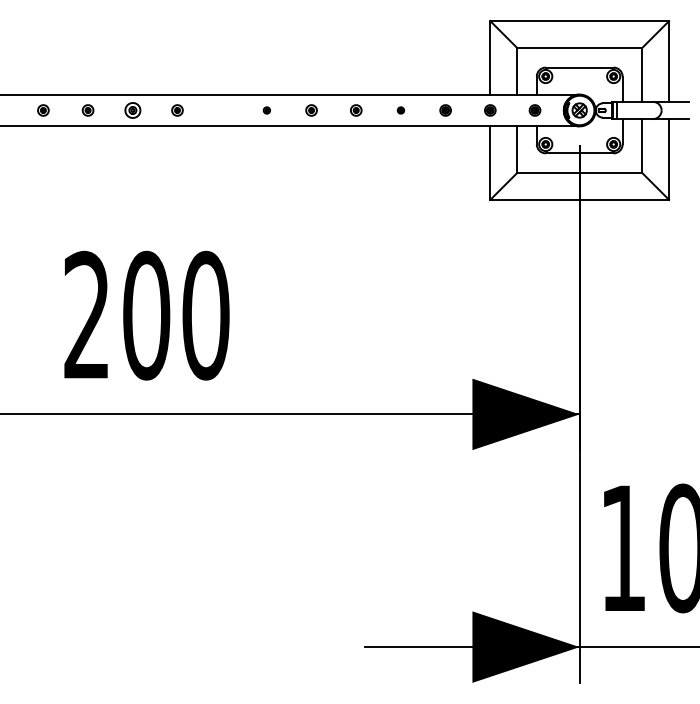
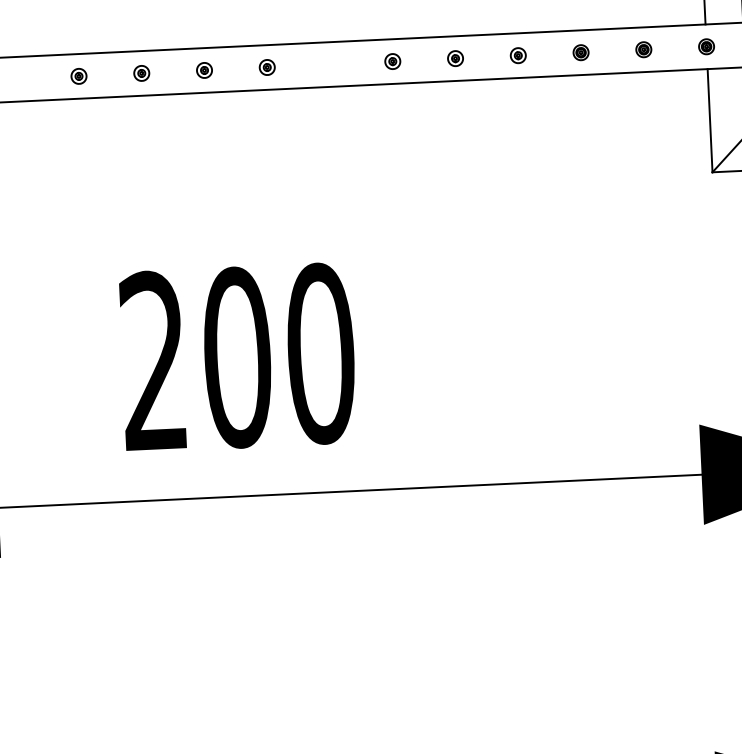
part: (132, 110) -> (204, 70), size x0.71
part: (266, 110) -> (392, 61), size x1.67
part: (400, 110) -> (580, 52), size x1.67

